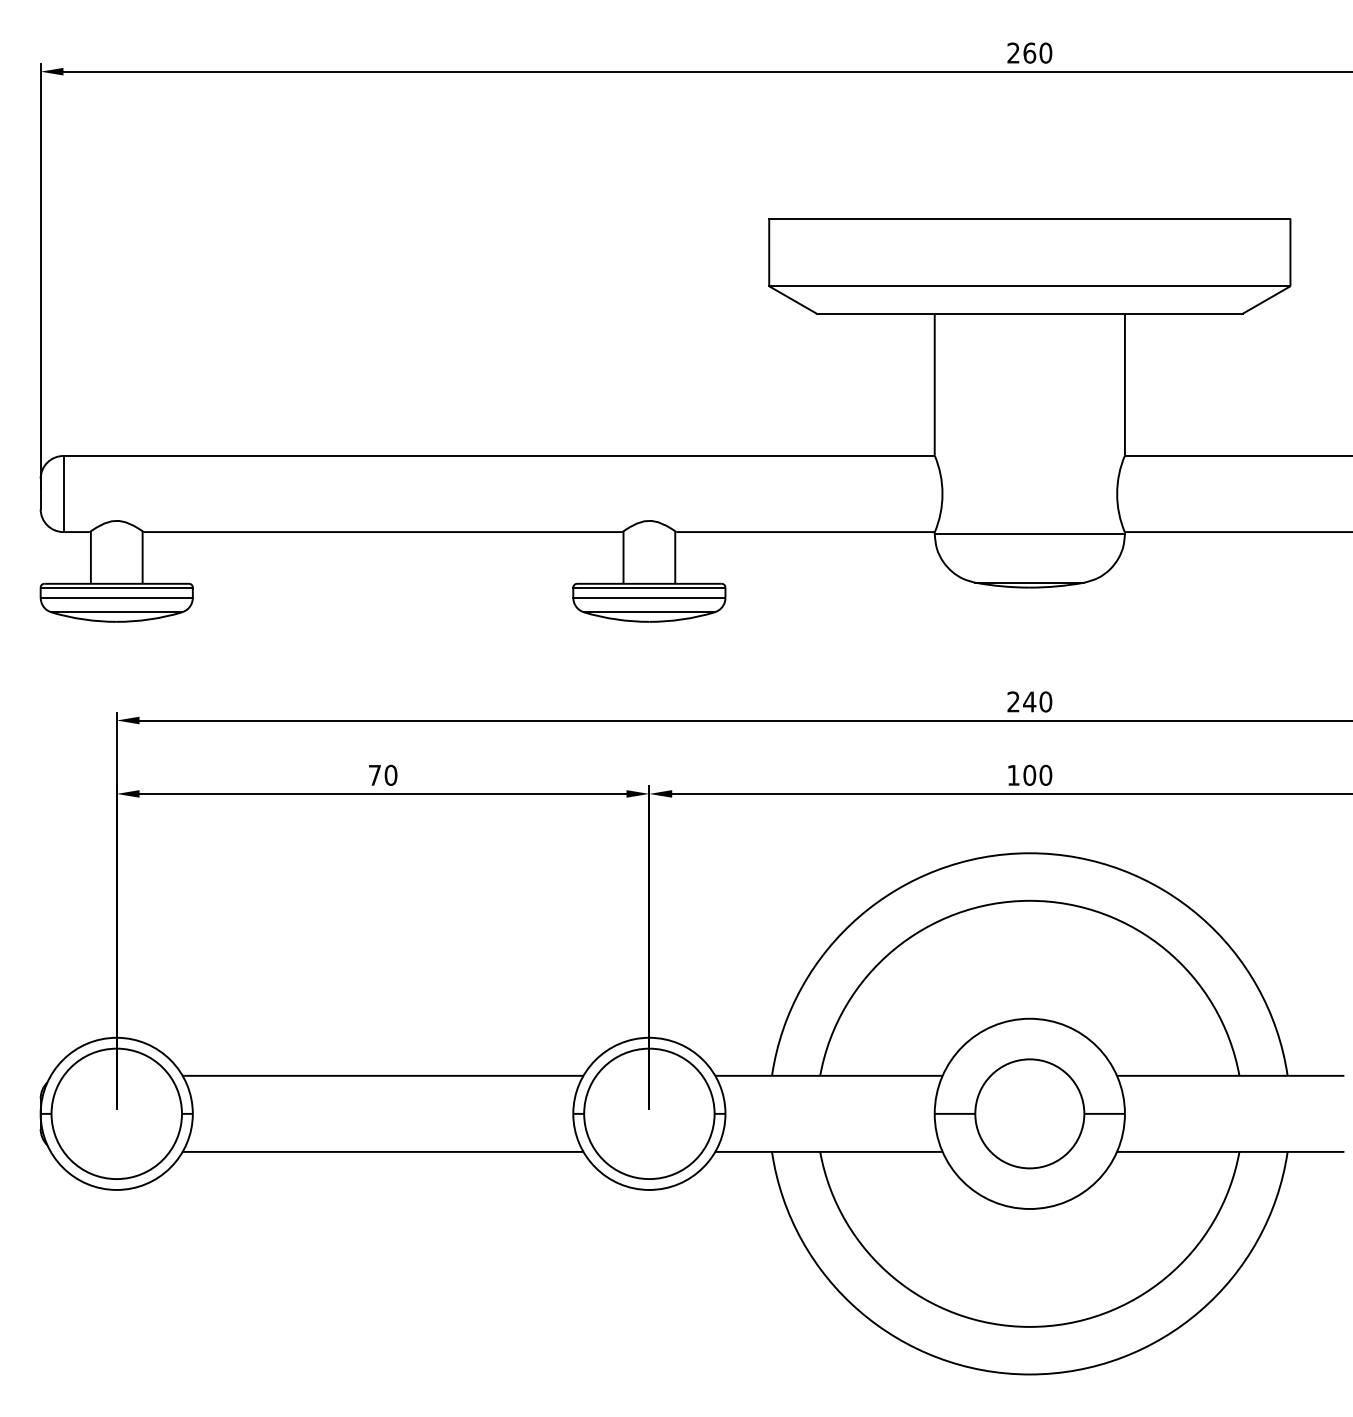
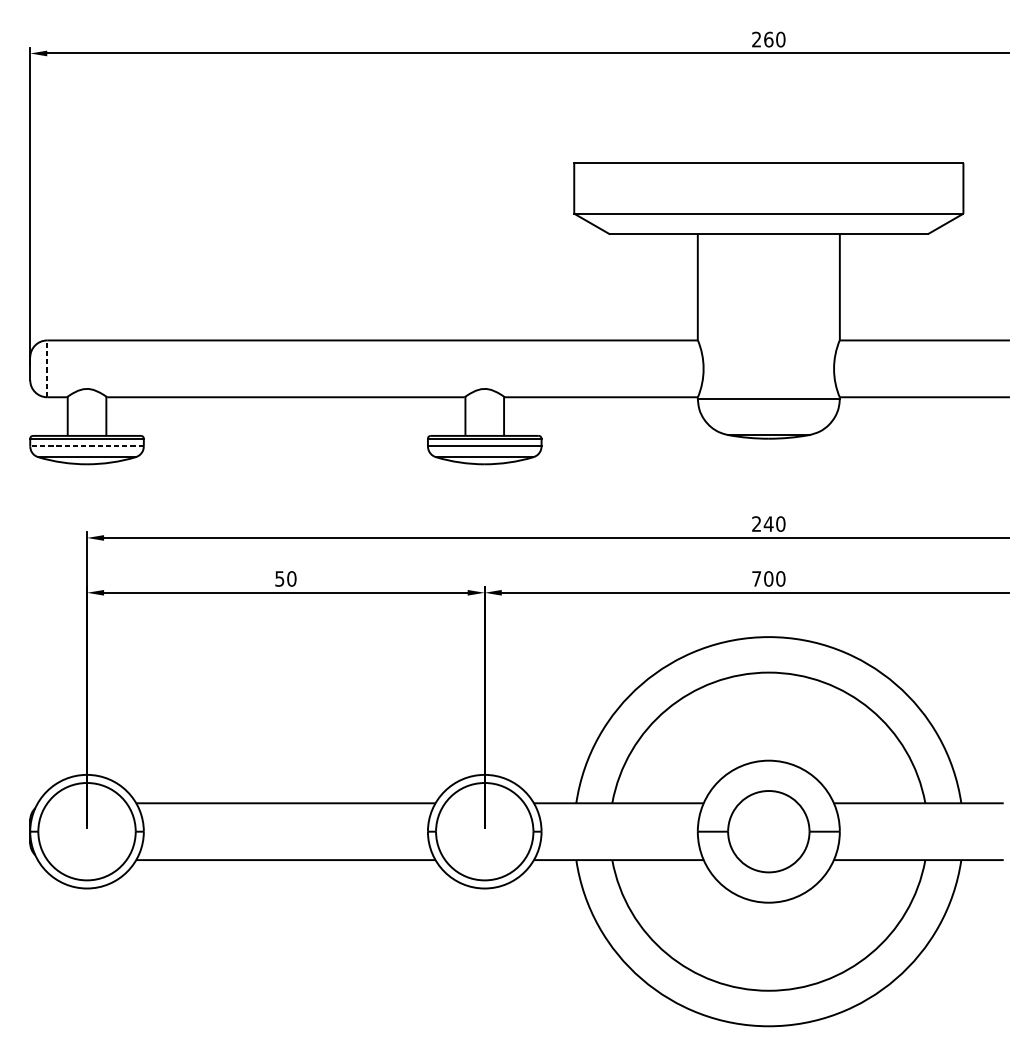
line: (63, 493) -> (47, 368), solid -> dashed
line: (116, 597) -> (86, 446), solid -> dashed
text: (374, 775) -> (279, 579), 70 -> 50
text: (1013, 775) -> (756, 579), 100 -> 700

